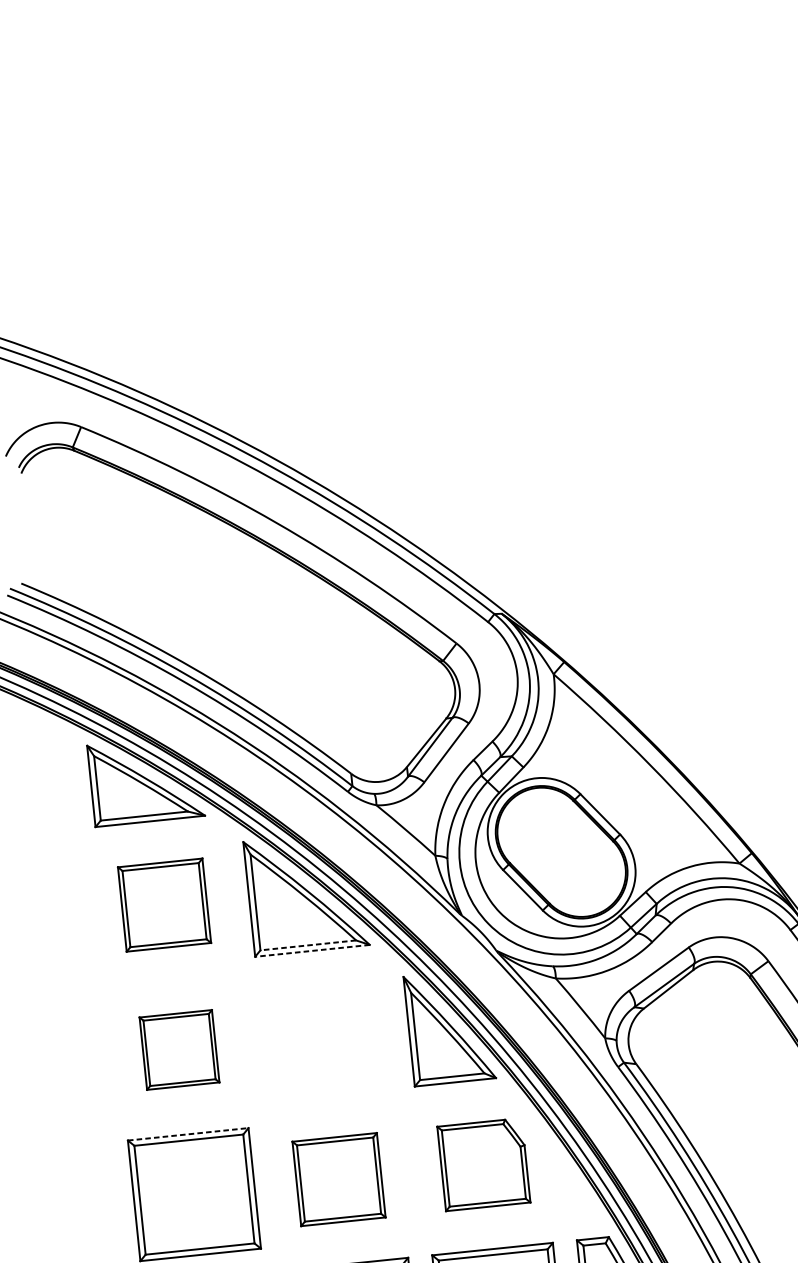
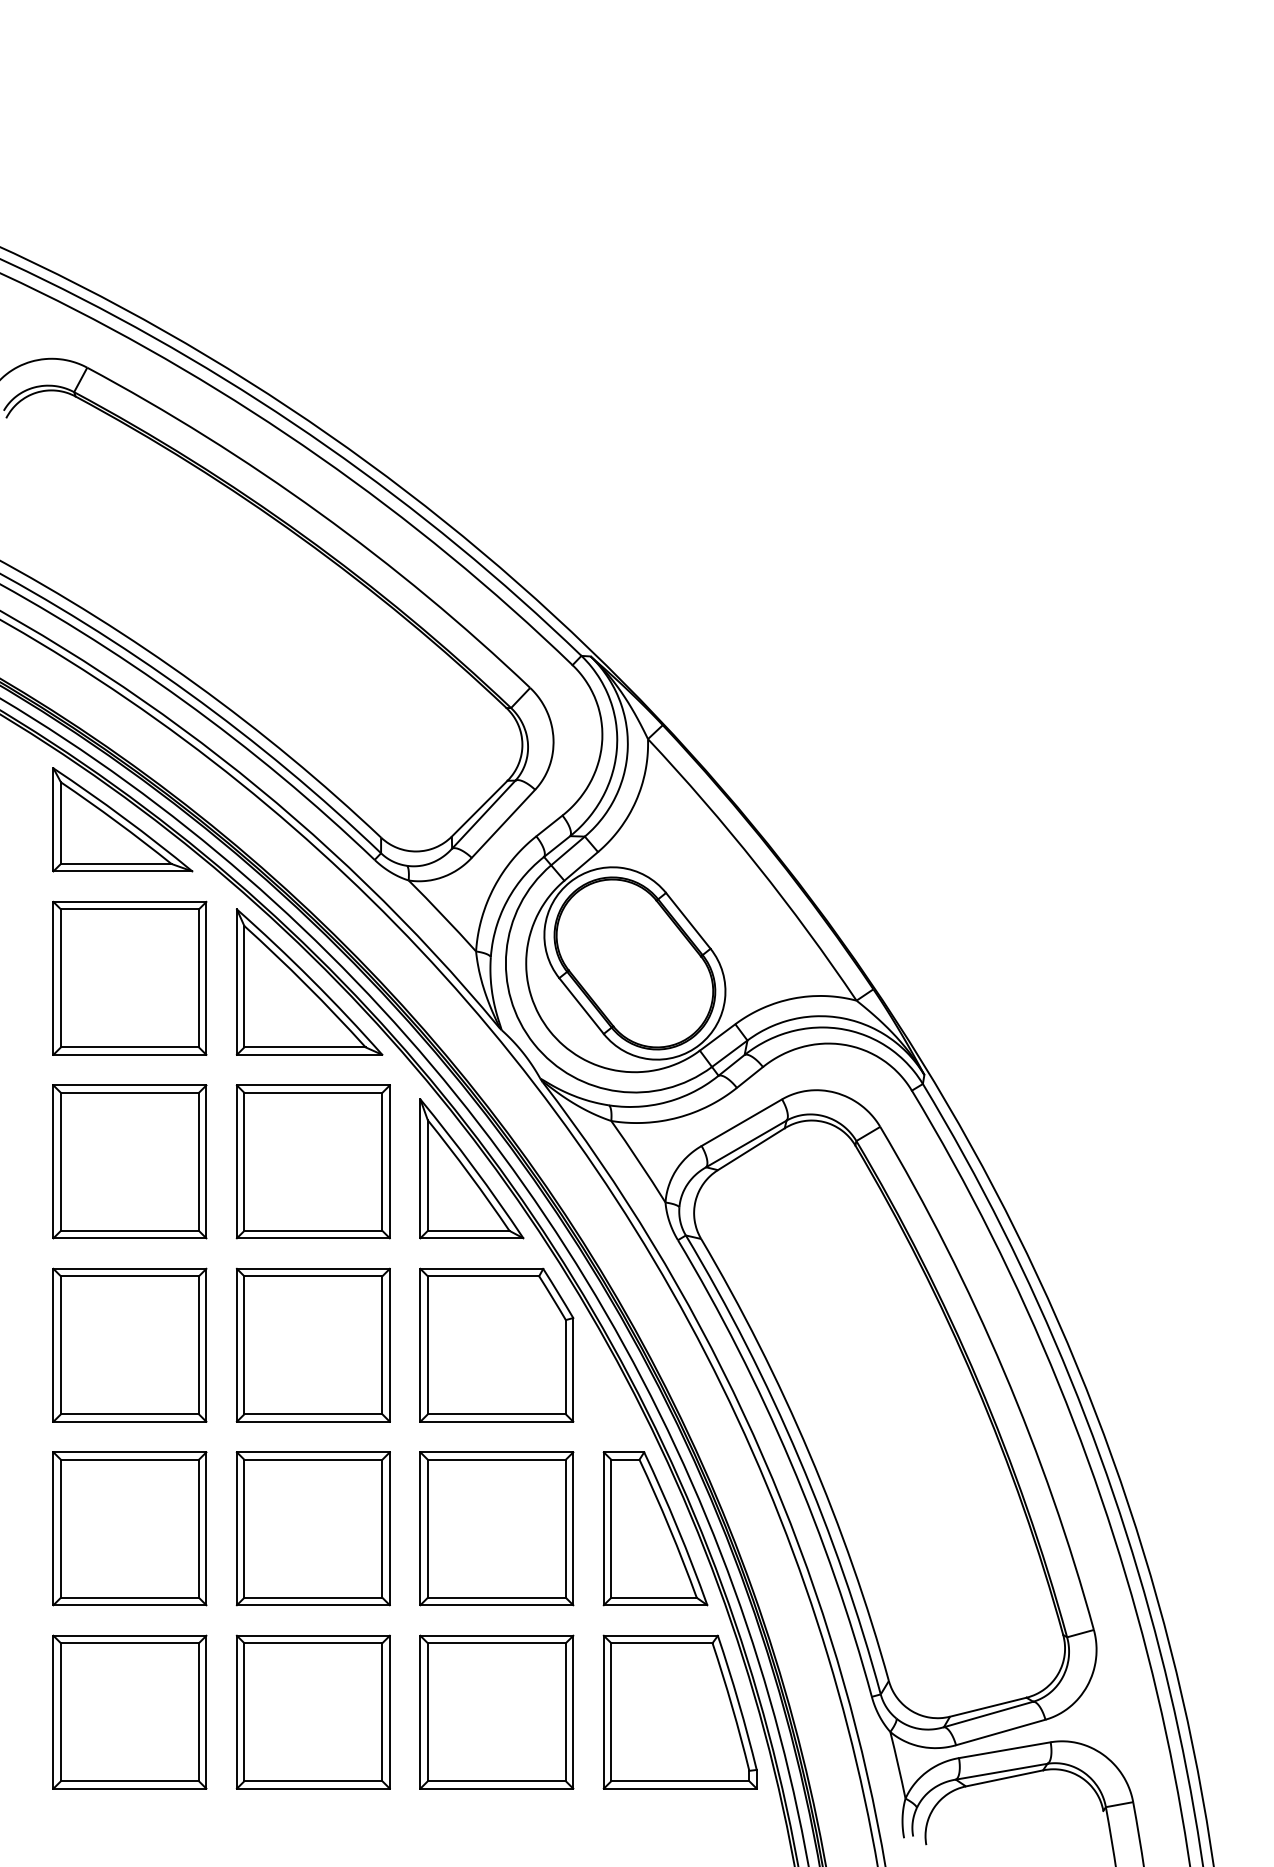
part: (164, 904) -> (129, 977), size x1.43
line: (308, 945) -> (305, 1047), dashed -> solid
line: (312, 950) -> (309, 1054), dashed -> solid
part: (323, 1034) -> (312, 1161), added
part: (179, 1049) -> (129, 1161), size x1.67
line: (188, 1133) -> (130, 1268), dashed -> solid
part: (483, 1164) -> (496, 1344), size x1.43
part: (338, 1179) -> (312, 1344), size x1.43

